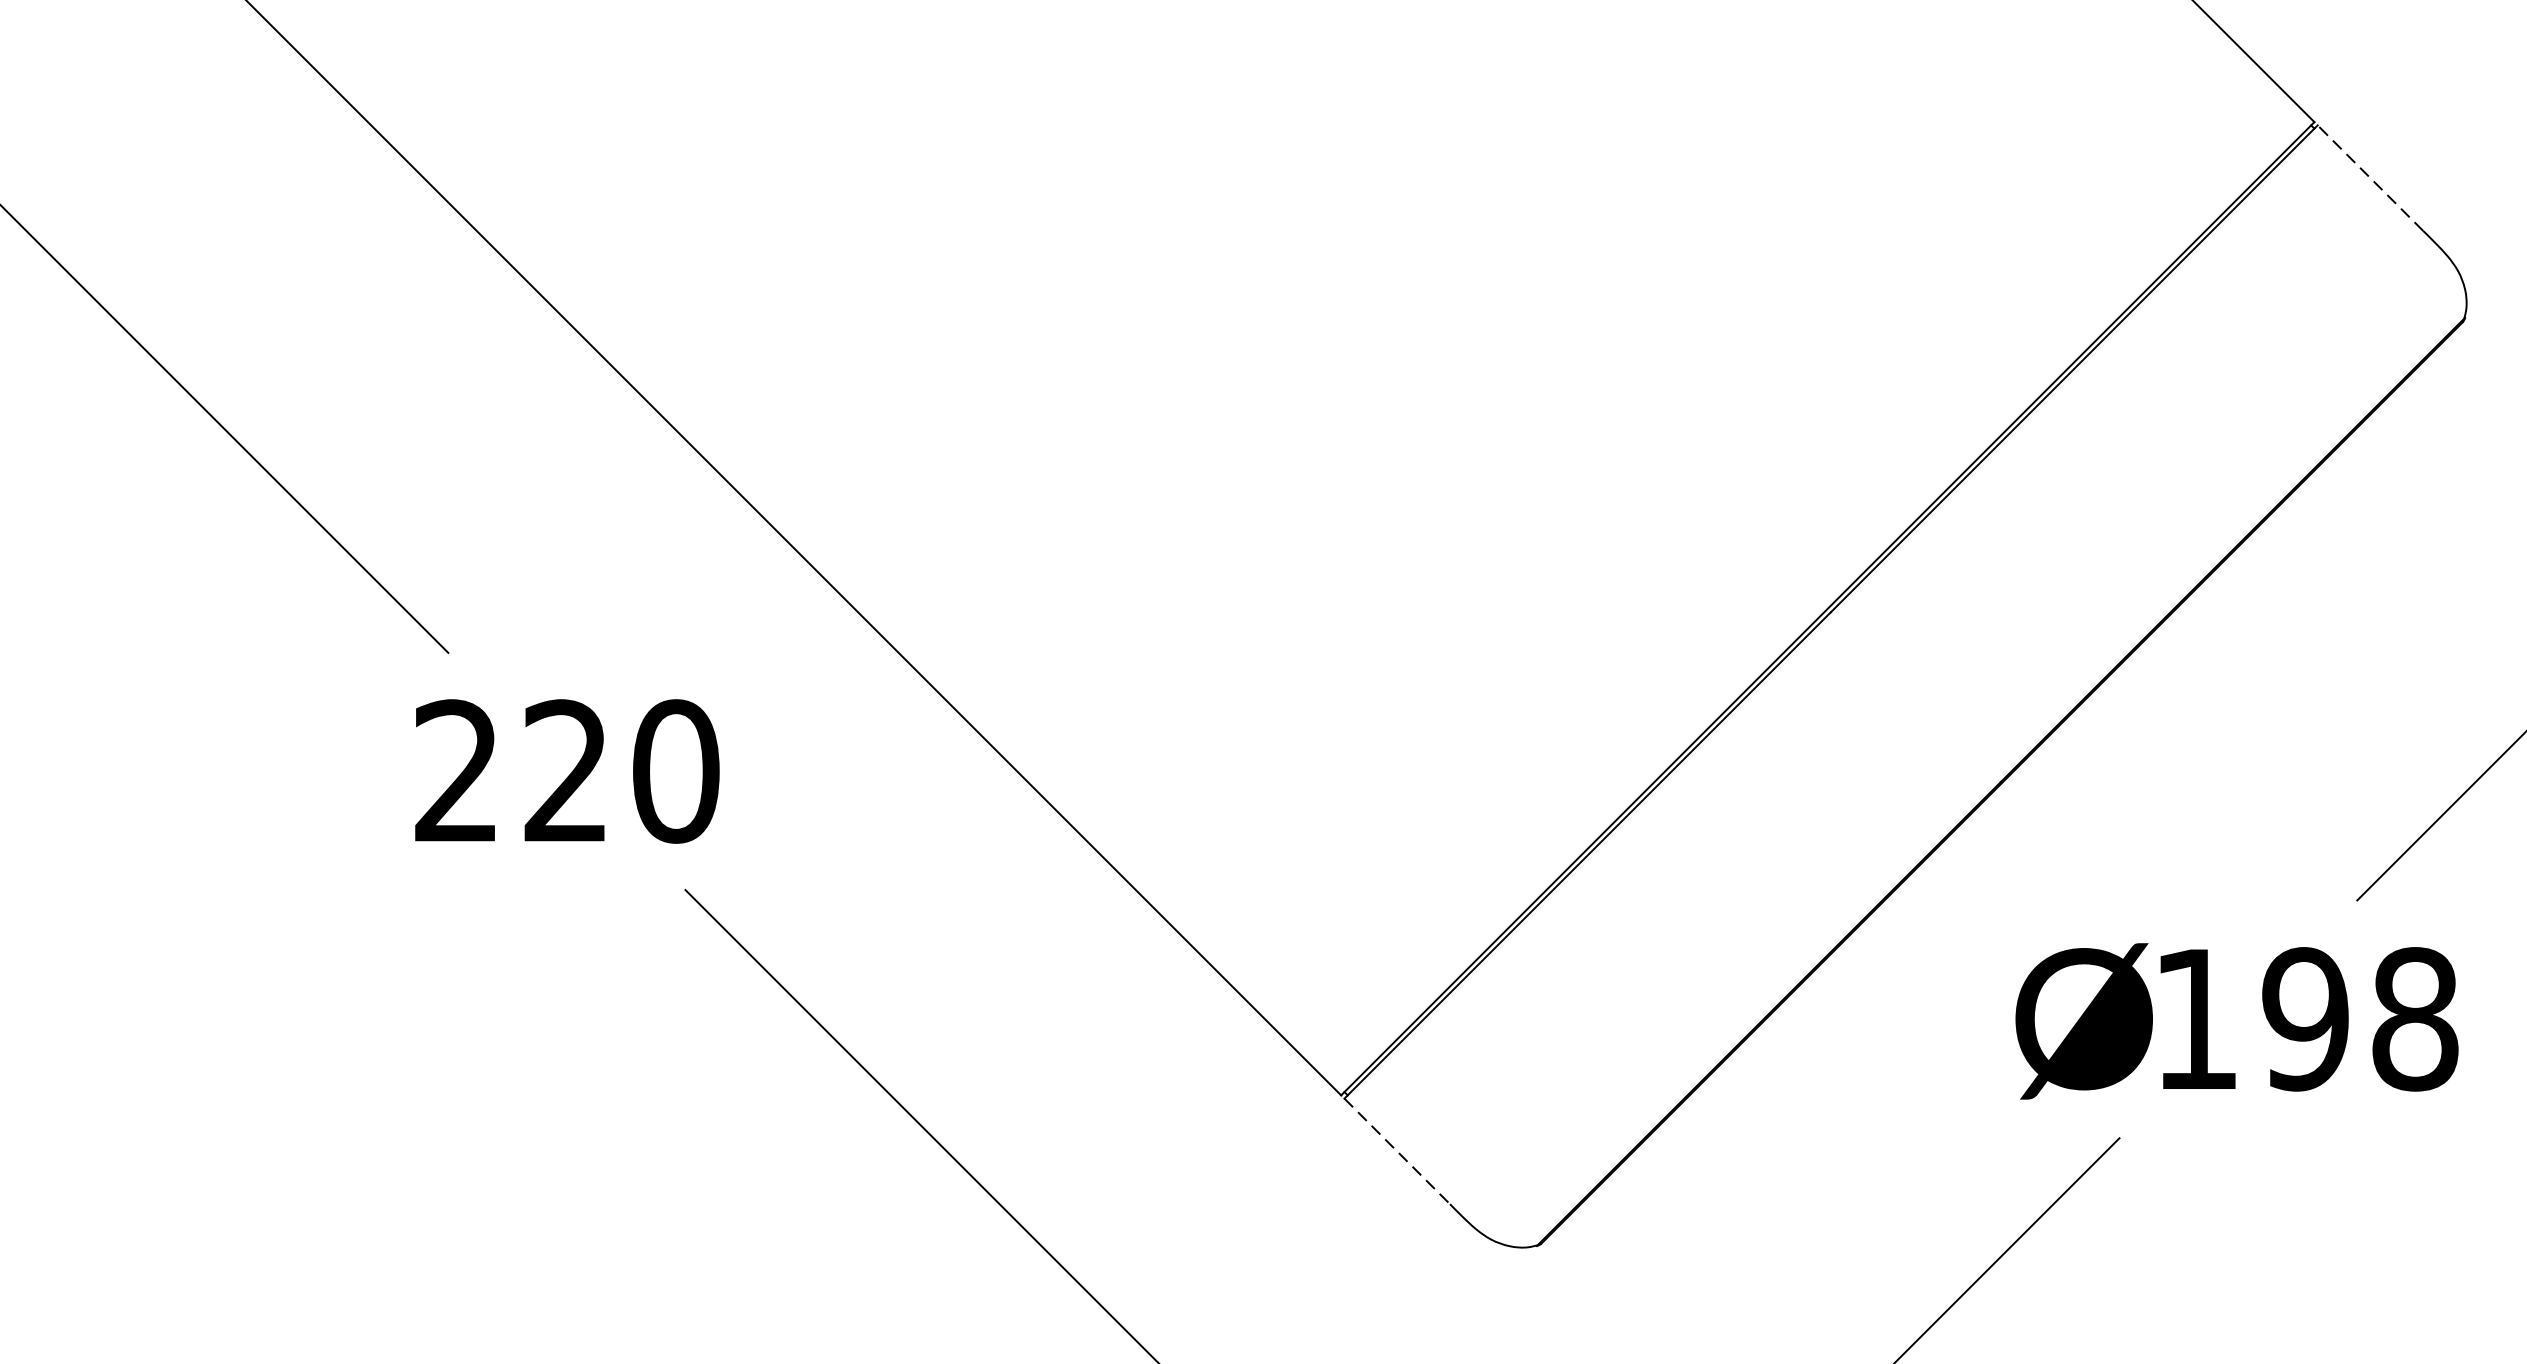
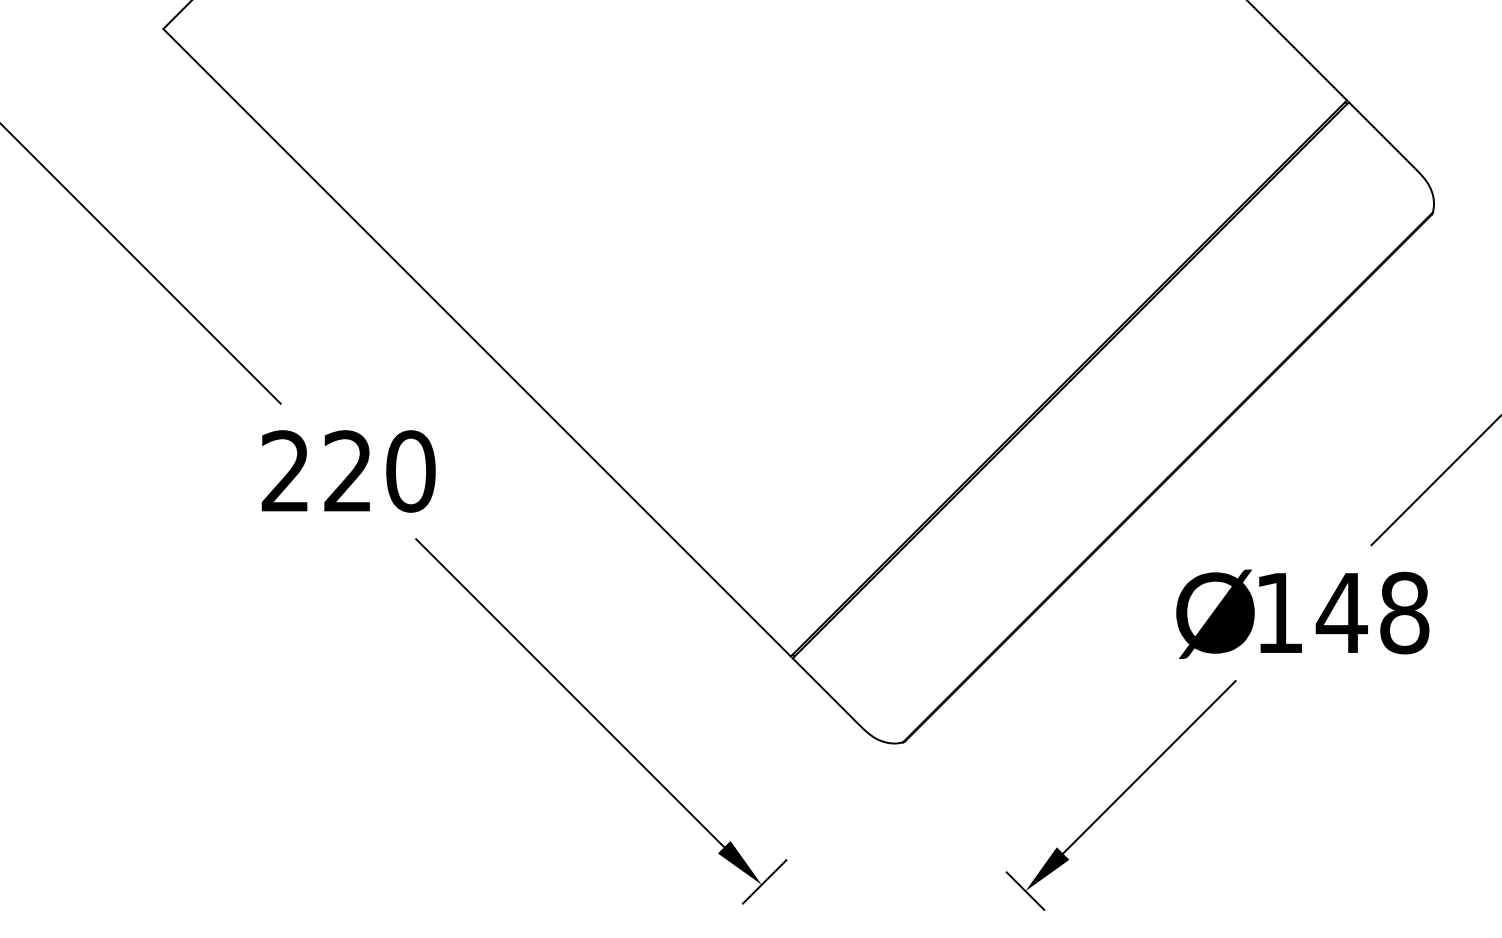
line: (2371, 178) -> (1379, 132), dashed -> solid
text: (2304, 1018) -> (1341, 612), 198 -> 148
line: (1396, 1151) -> (822, 688), dashed -> solid

